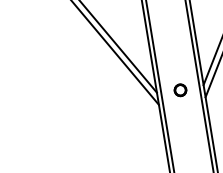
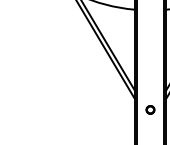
part: (180, 89) -> (150, 109), moved

